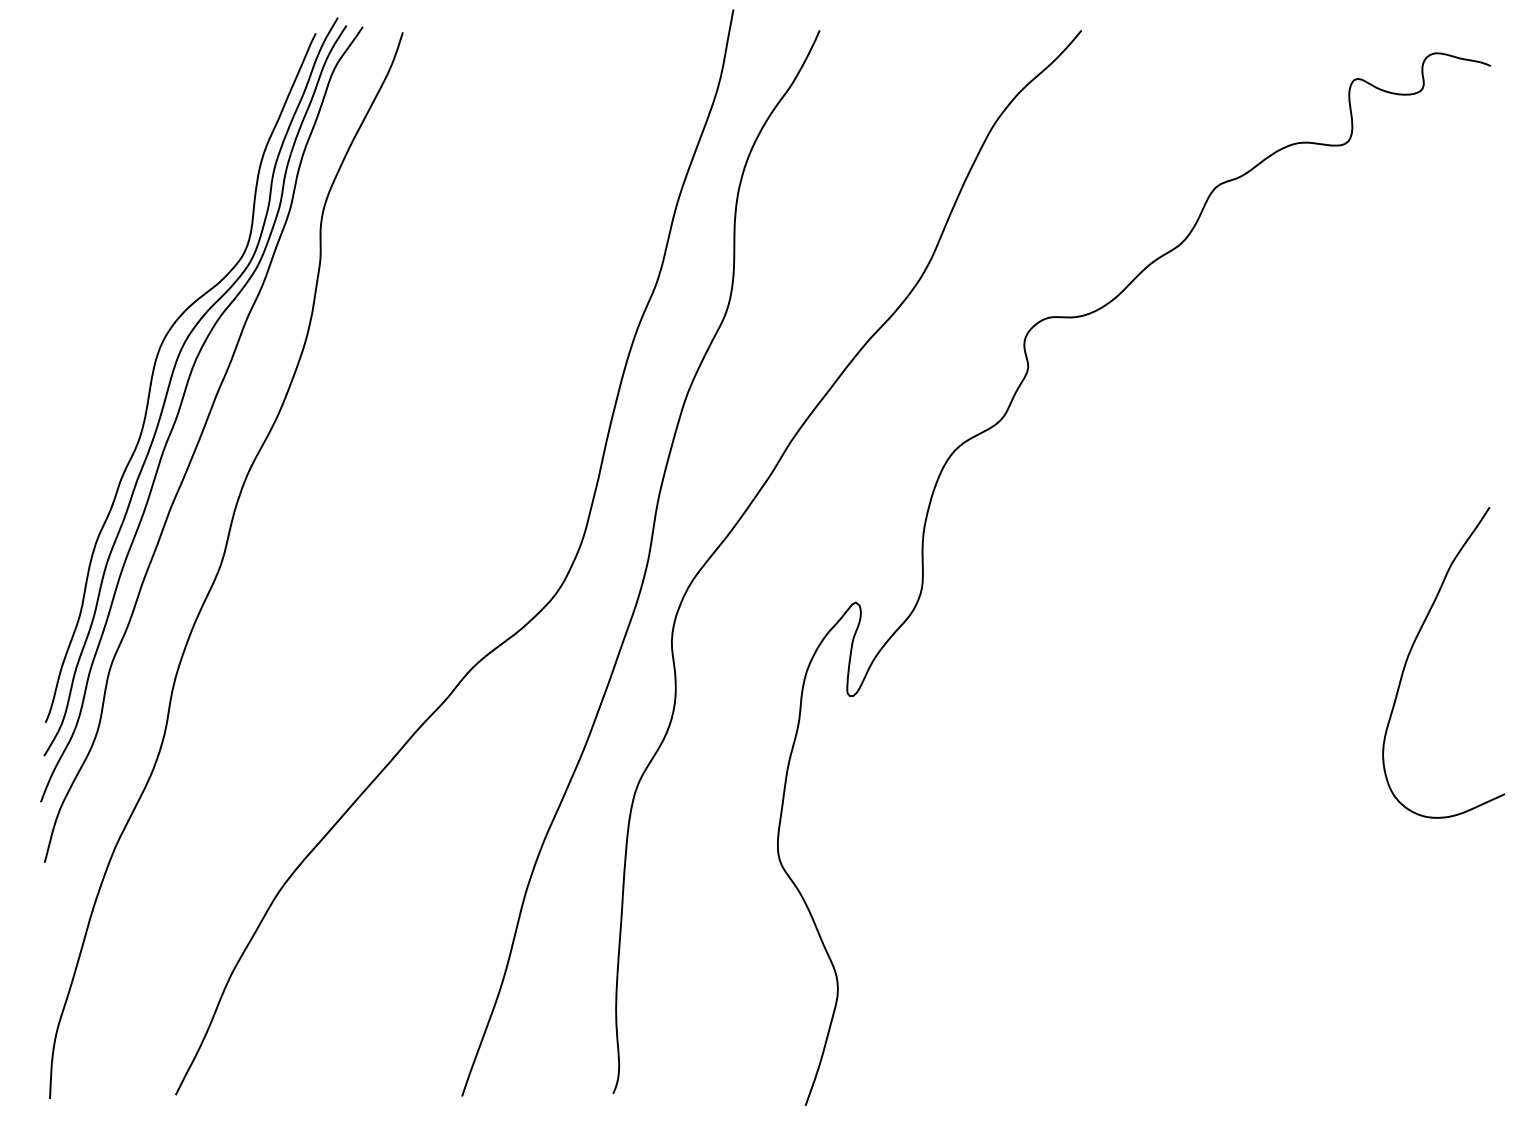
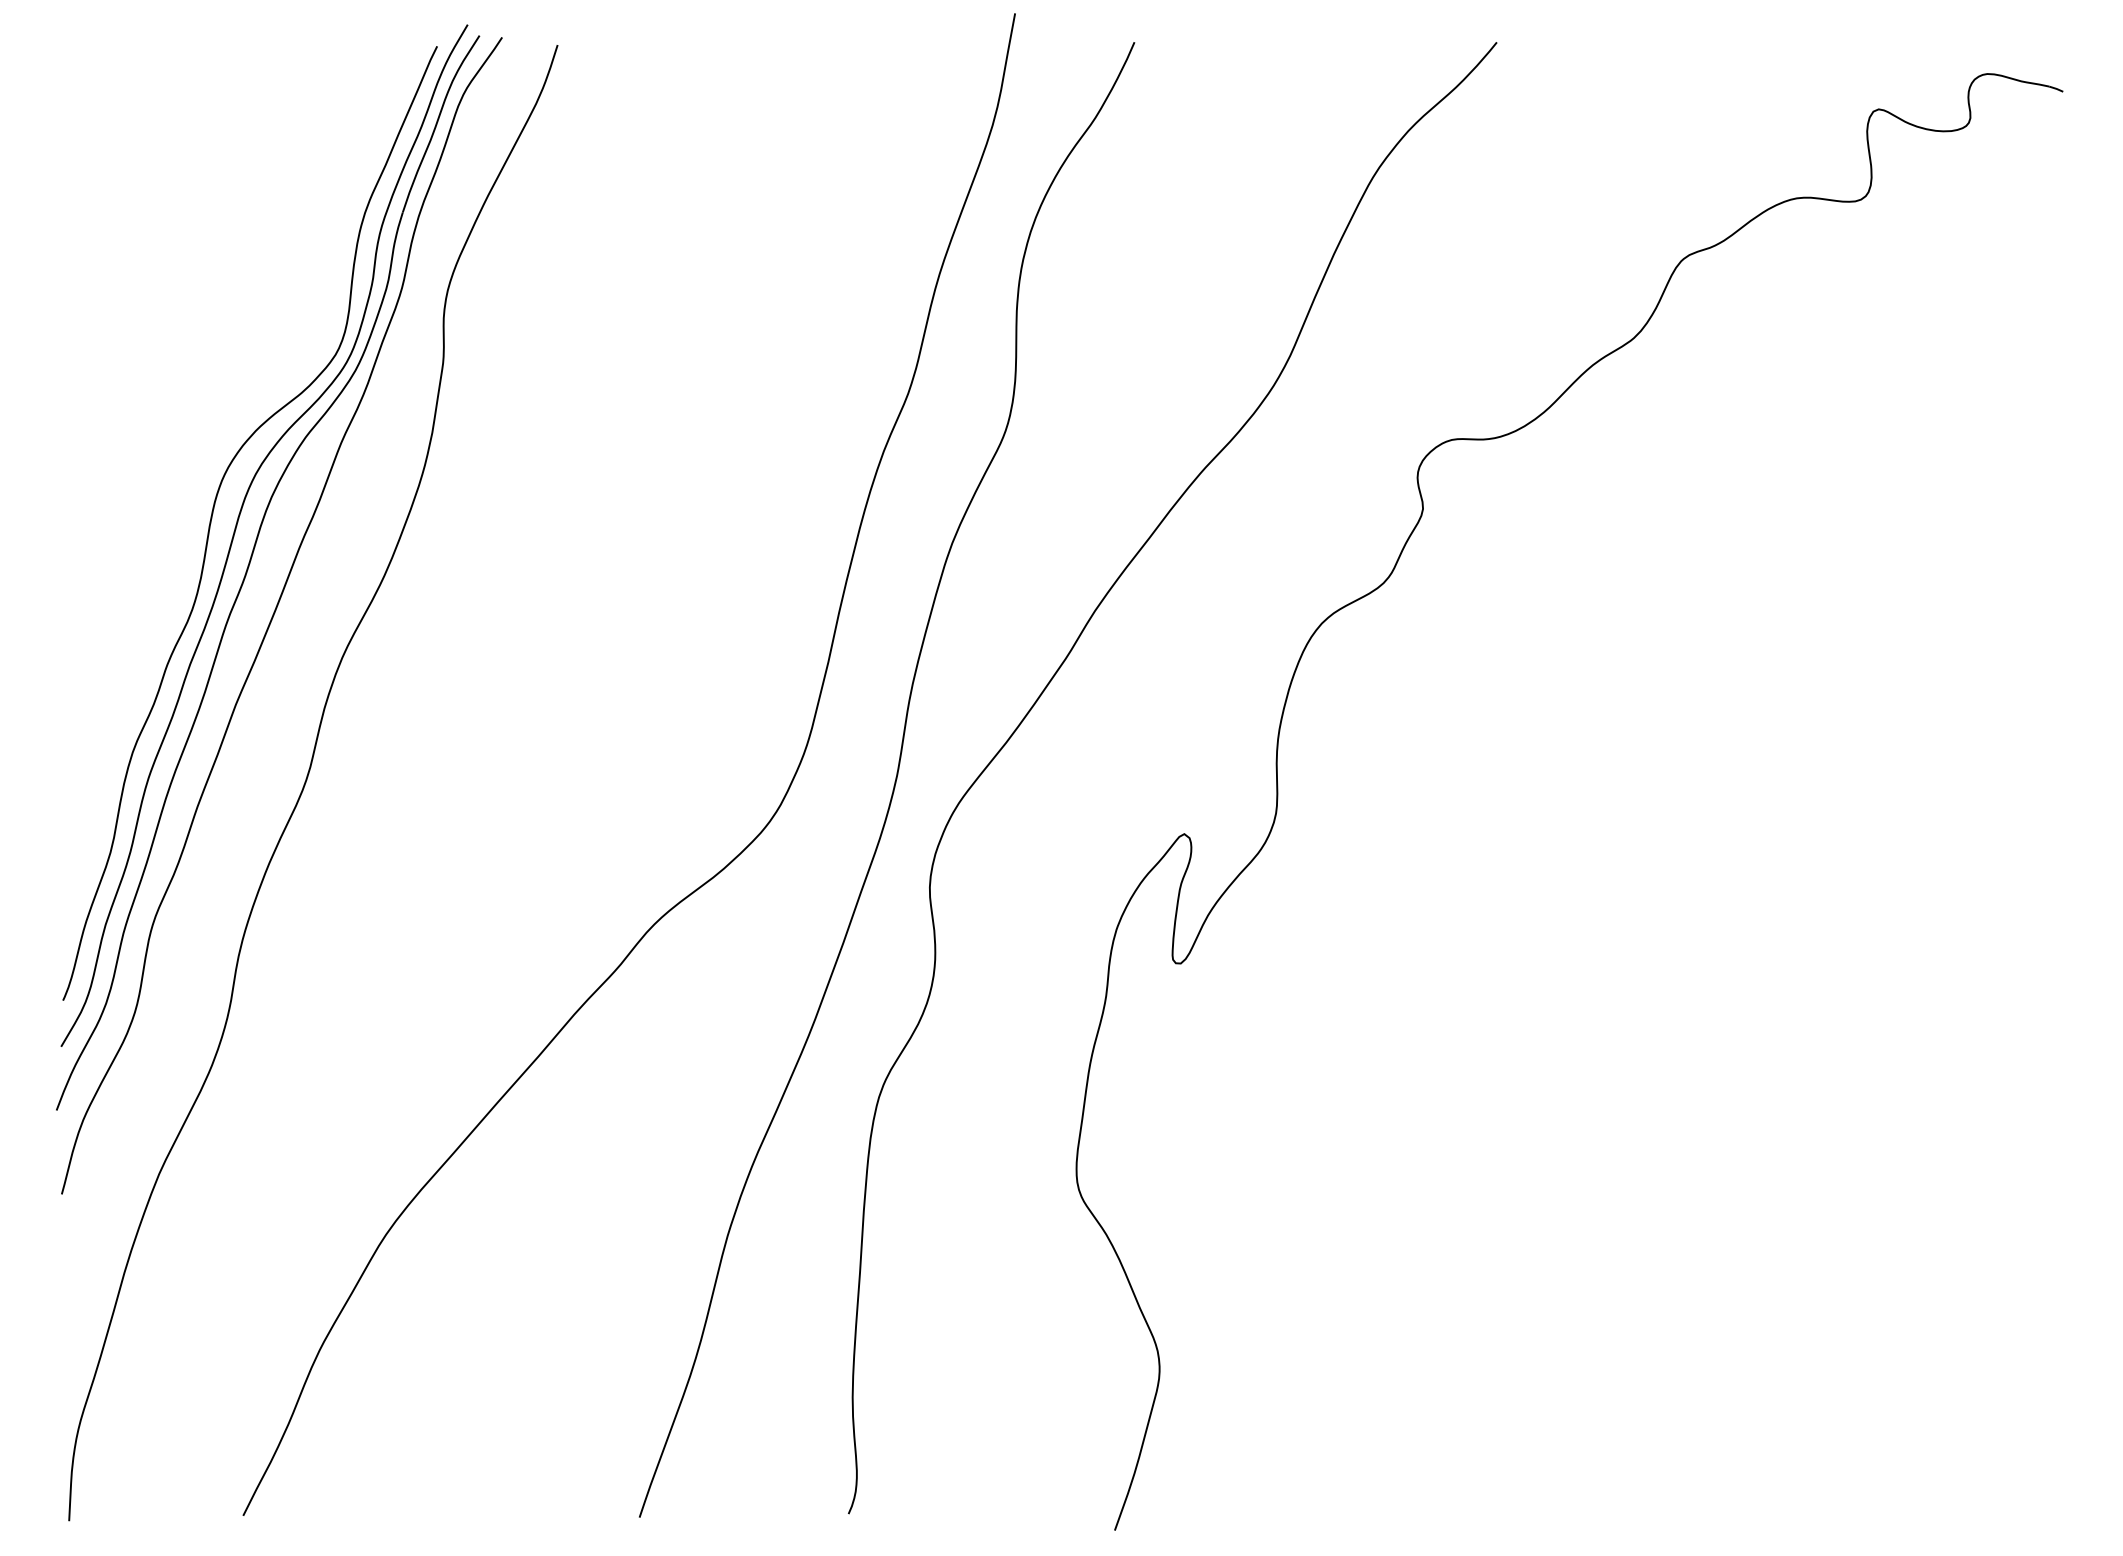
curve: (1411, 650) -> (1953, 900), removed

